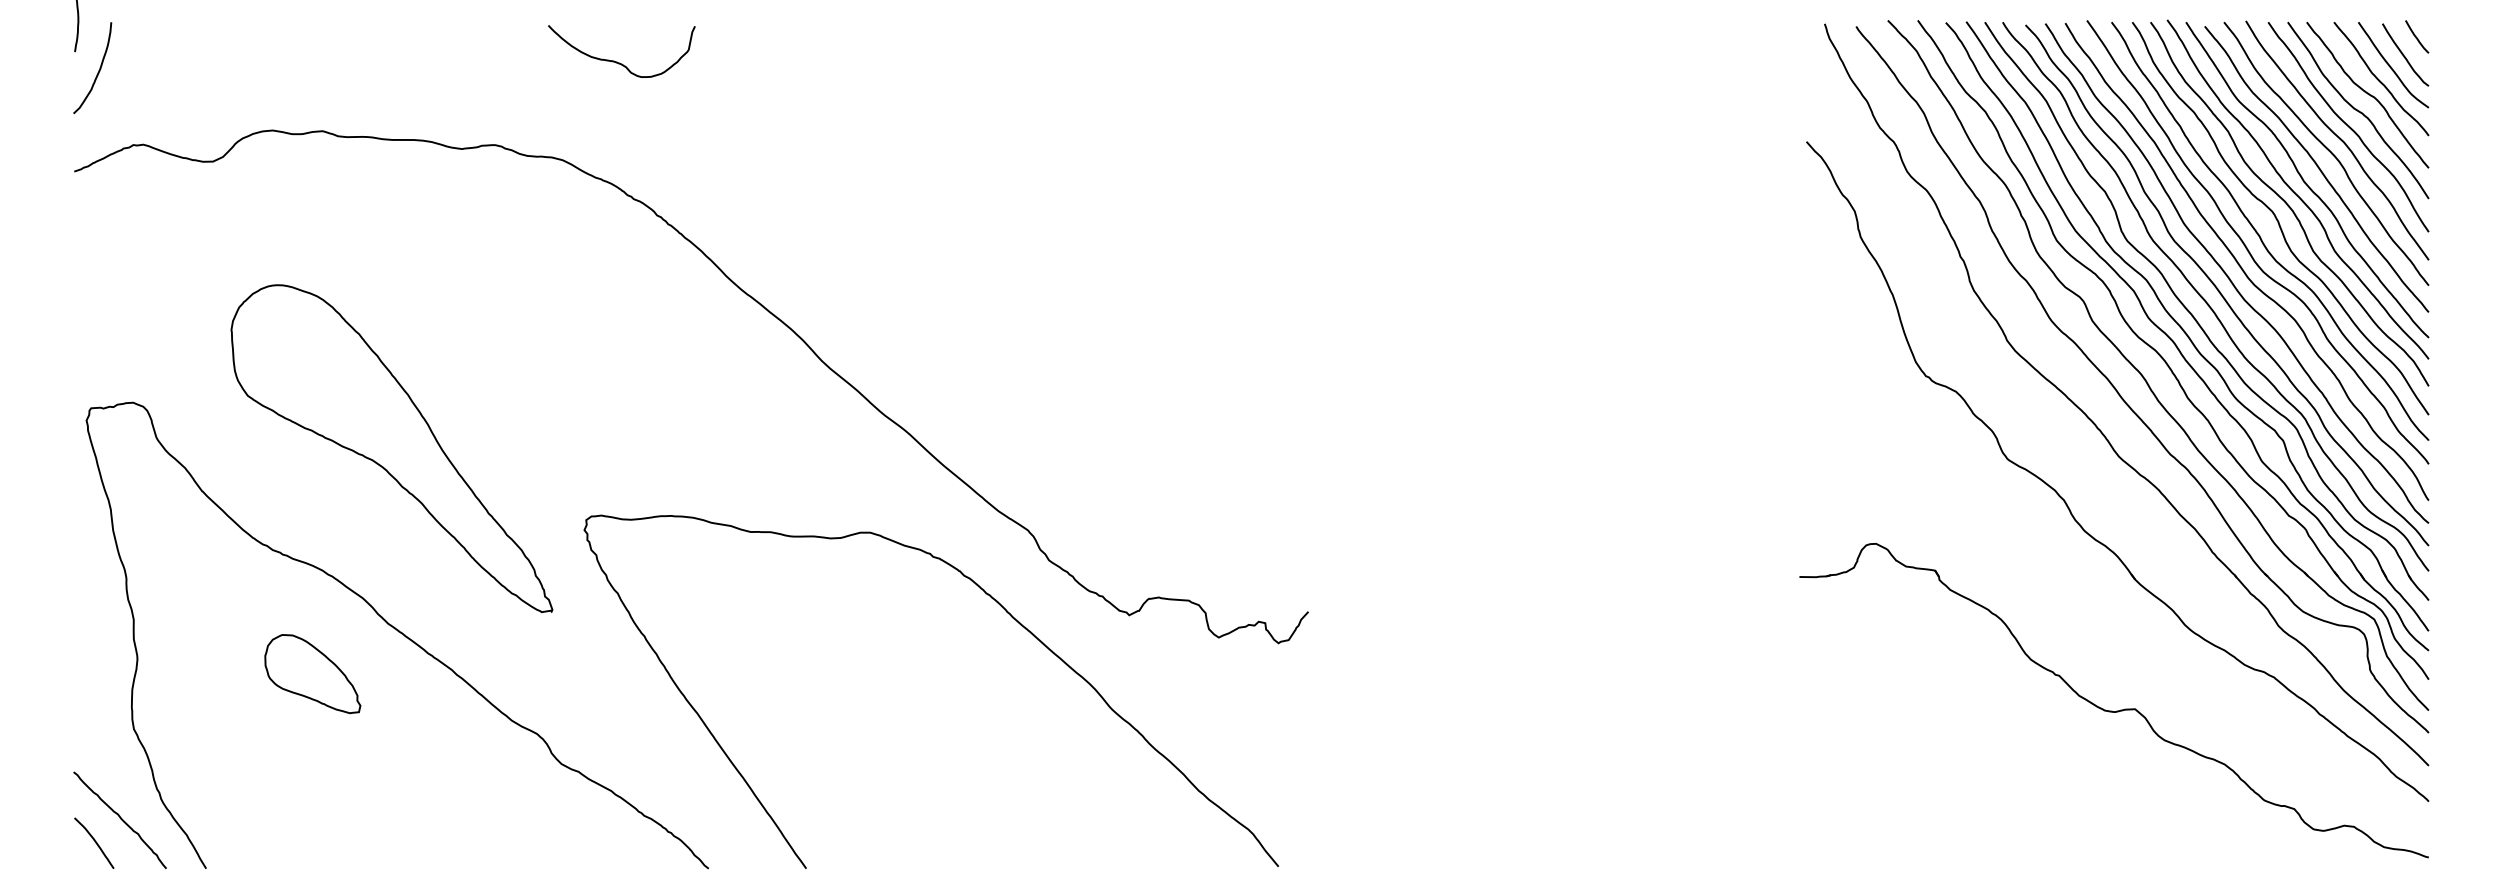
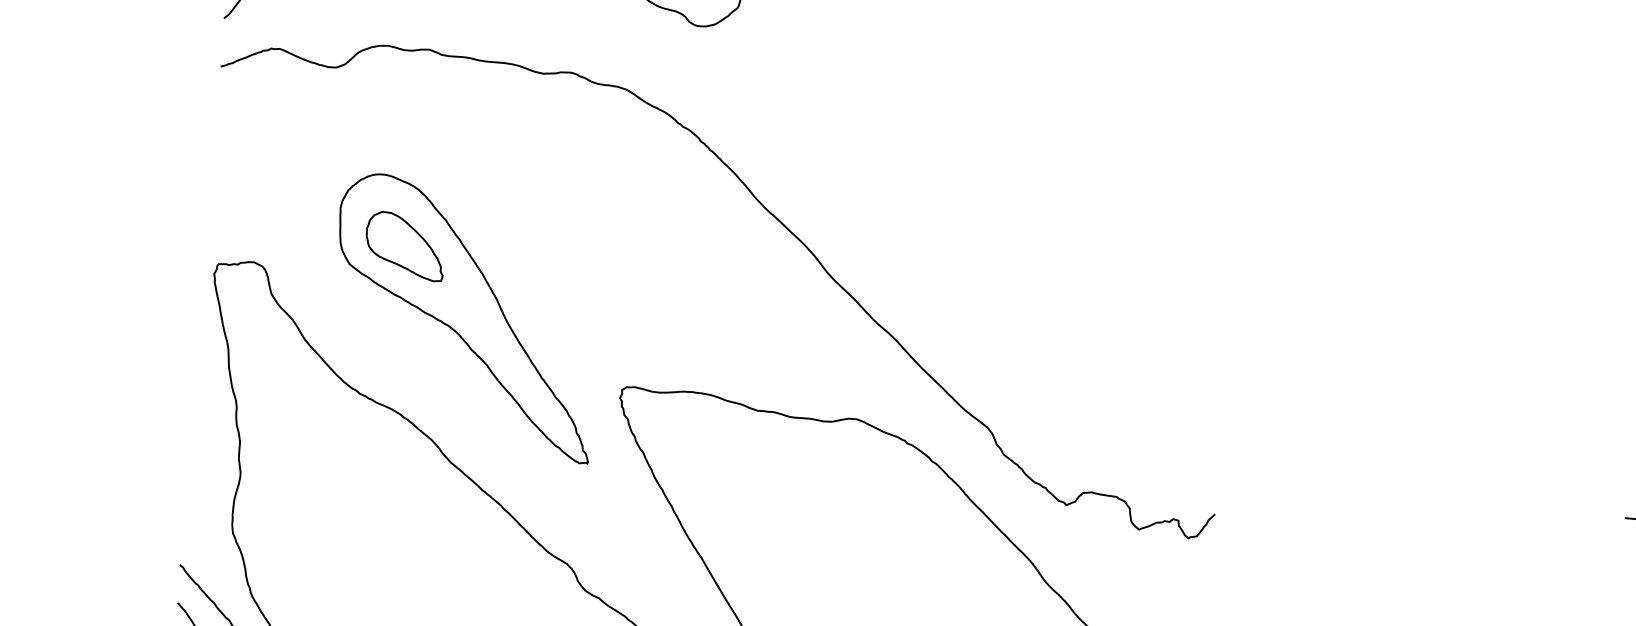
part: (312, 674) -> (405, 246), moved

